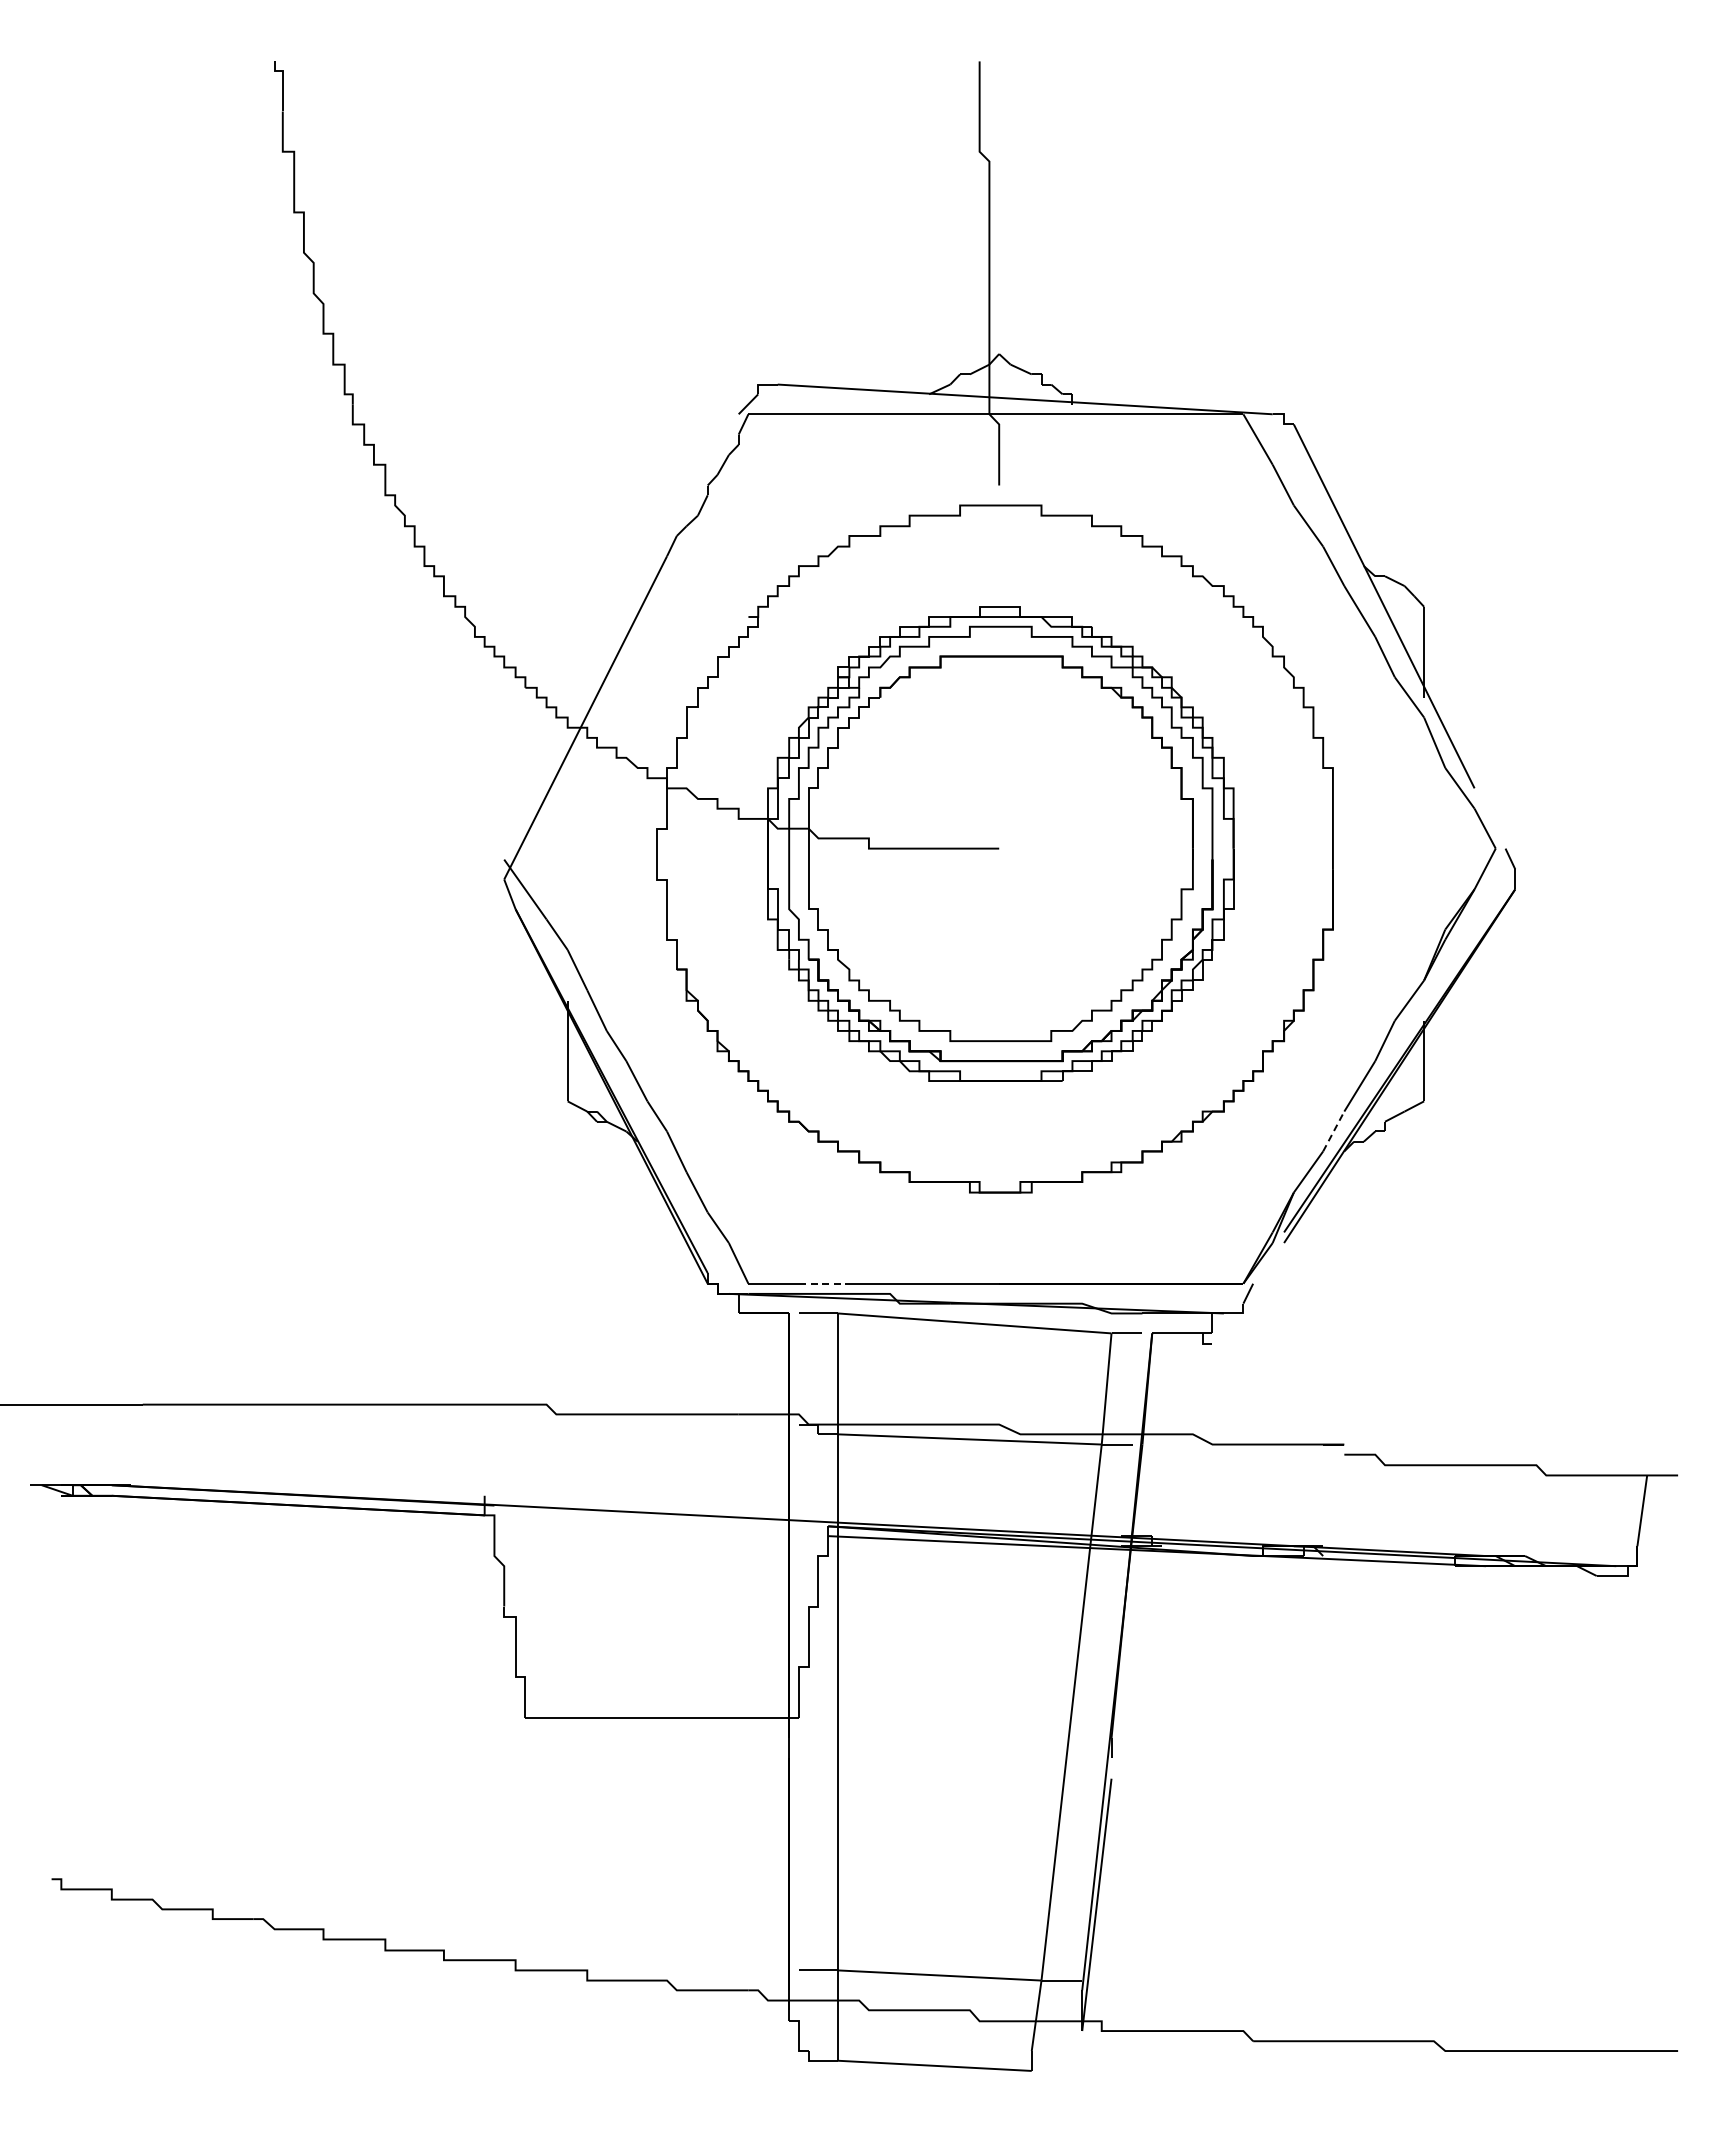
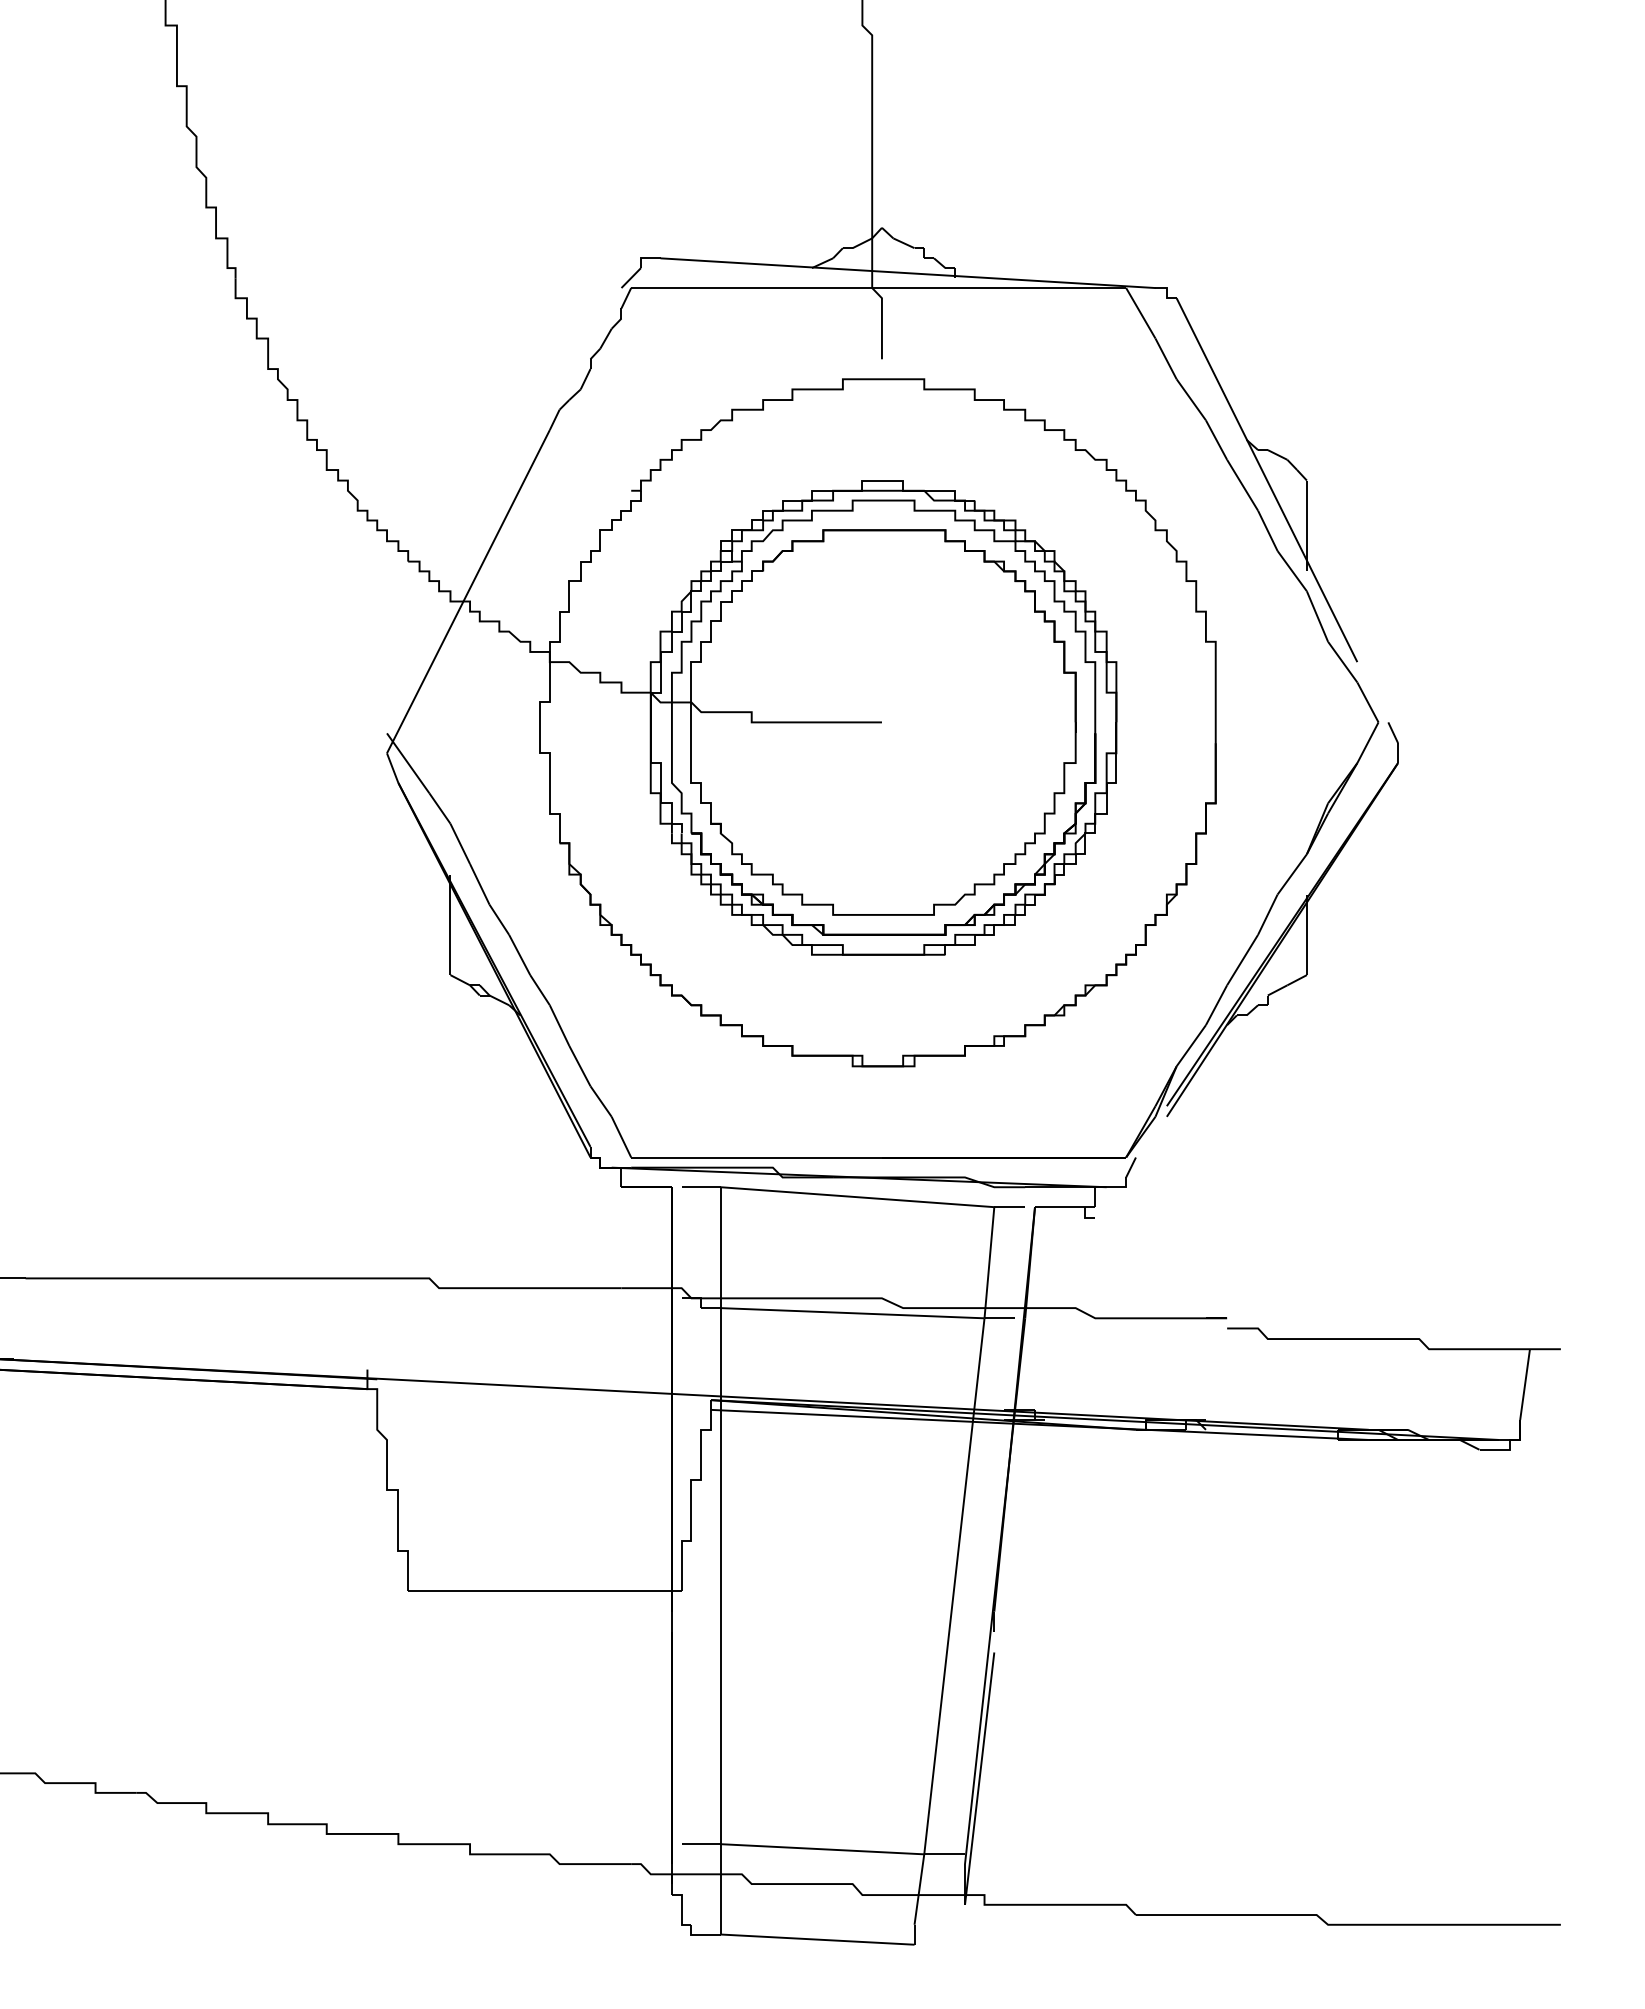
line: (1333, 1131) -> (1216, 1005), dashed -> solid
line: (824, 1283) -> (707, 1157), dashed -> solid

